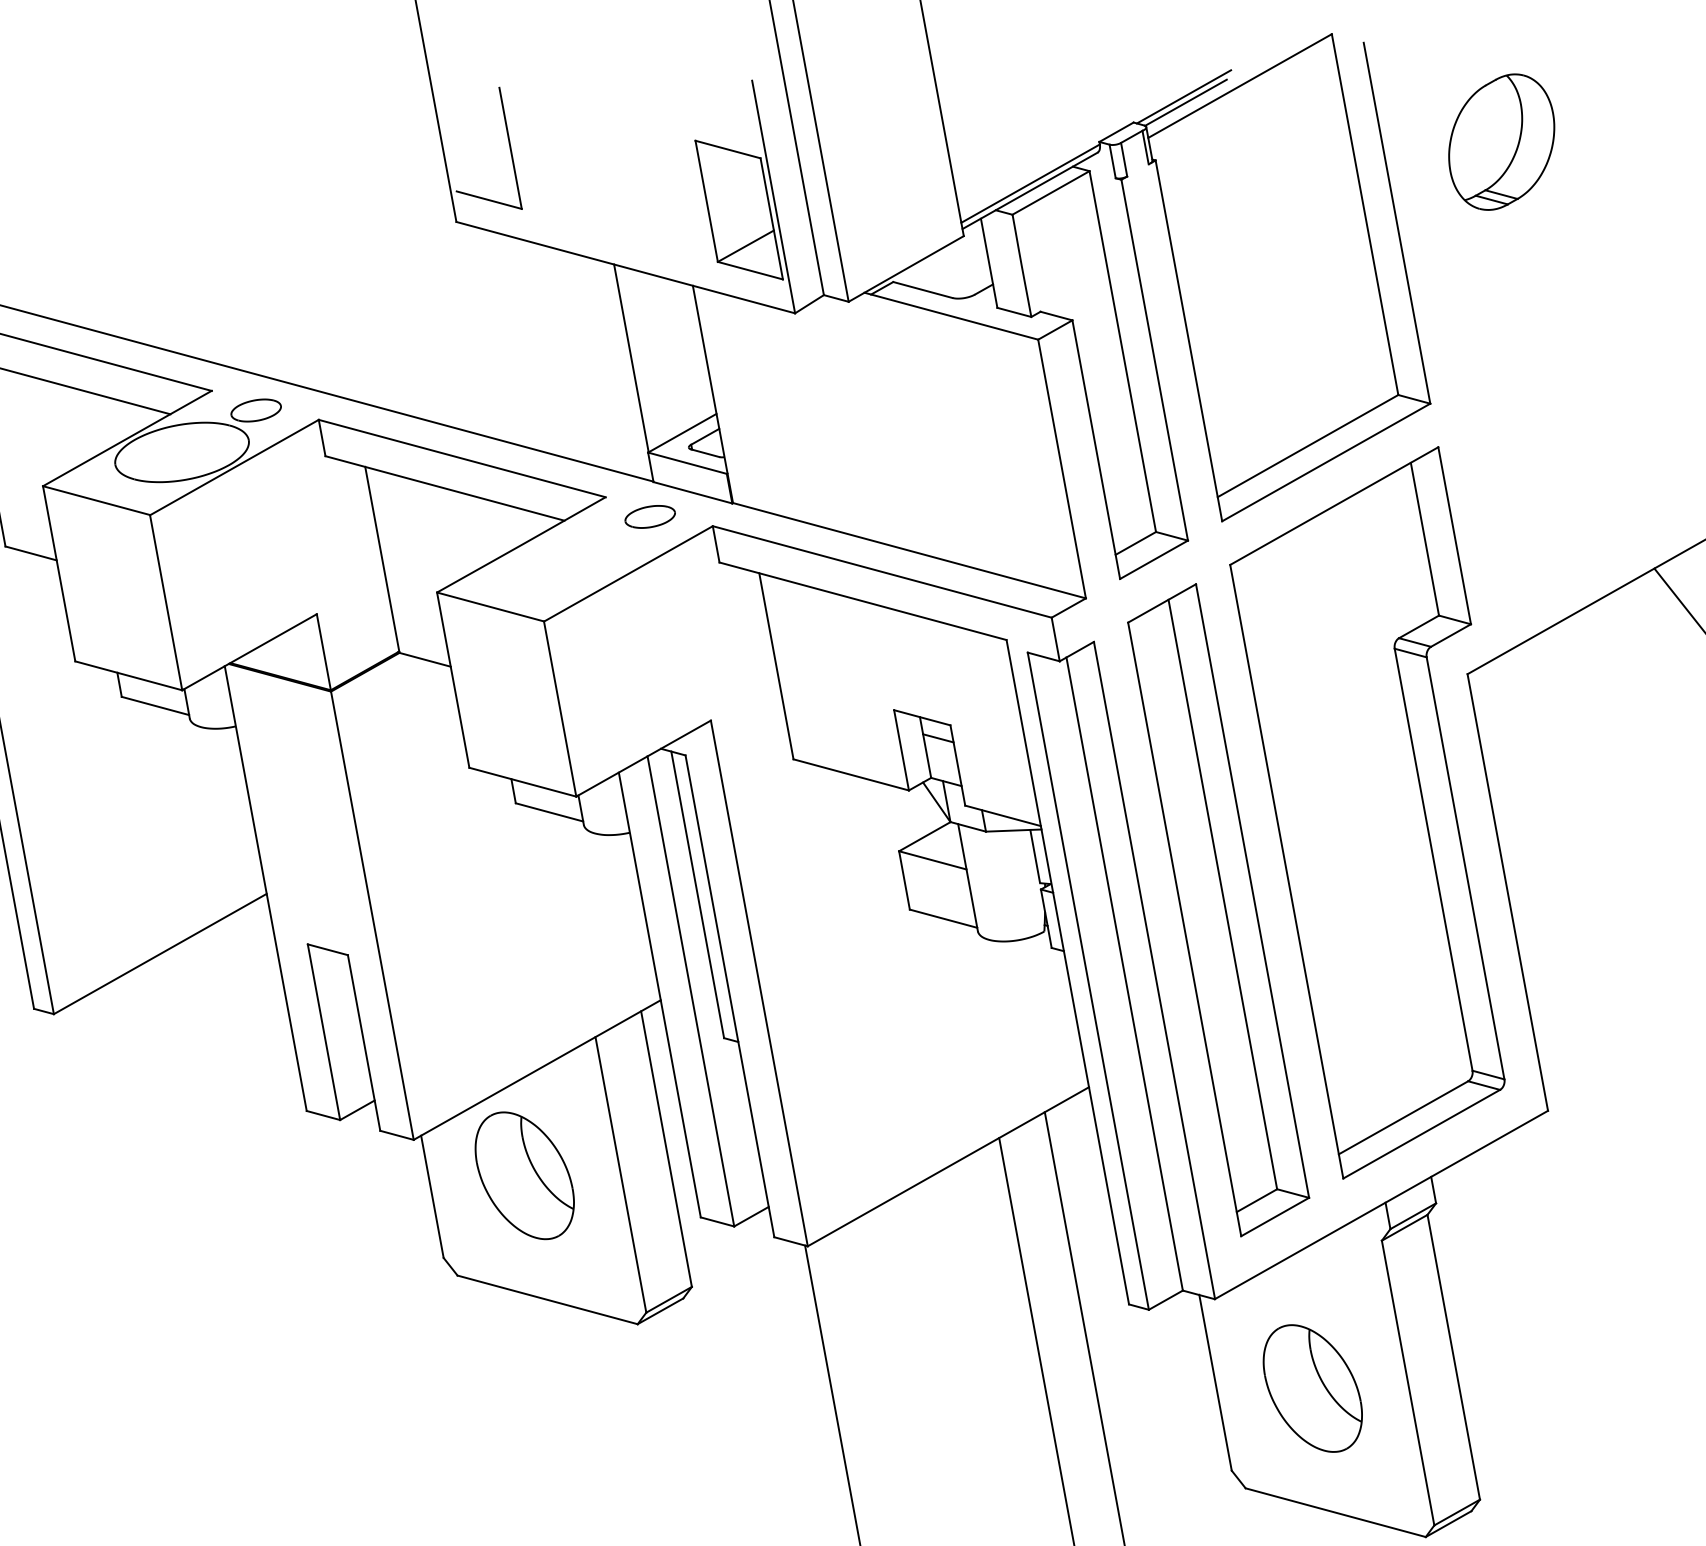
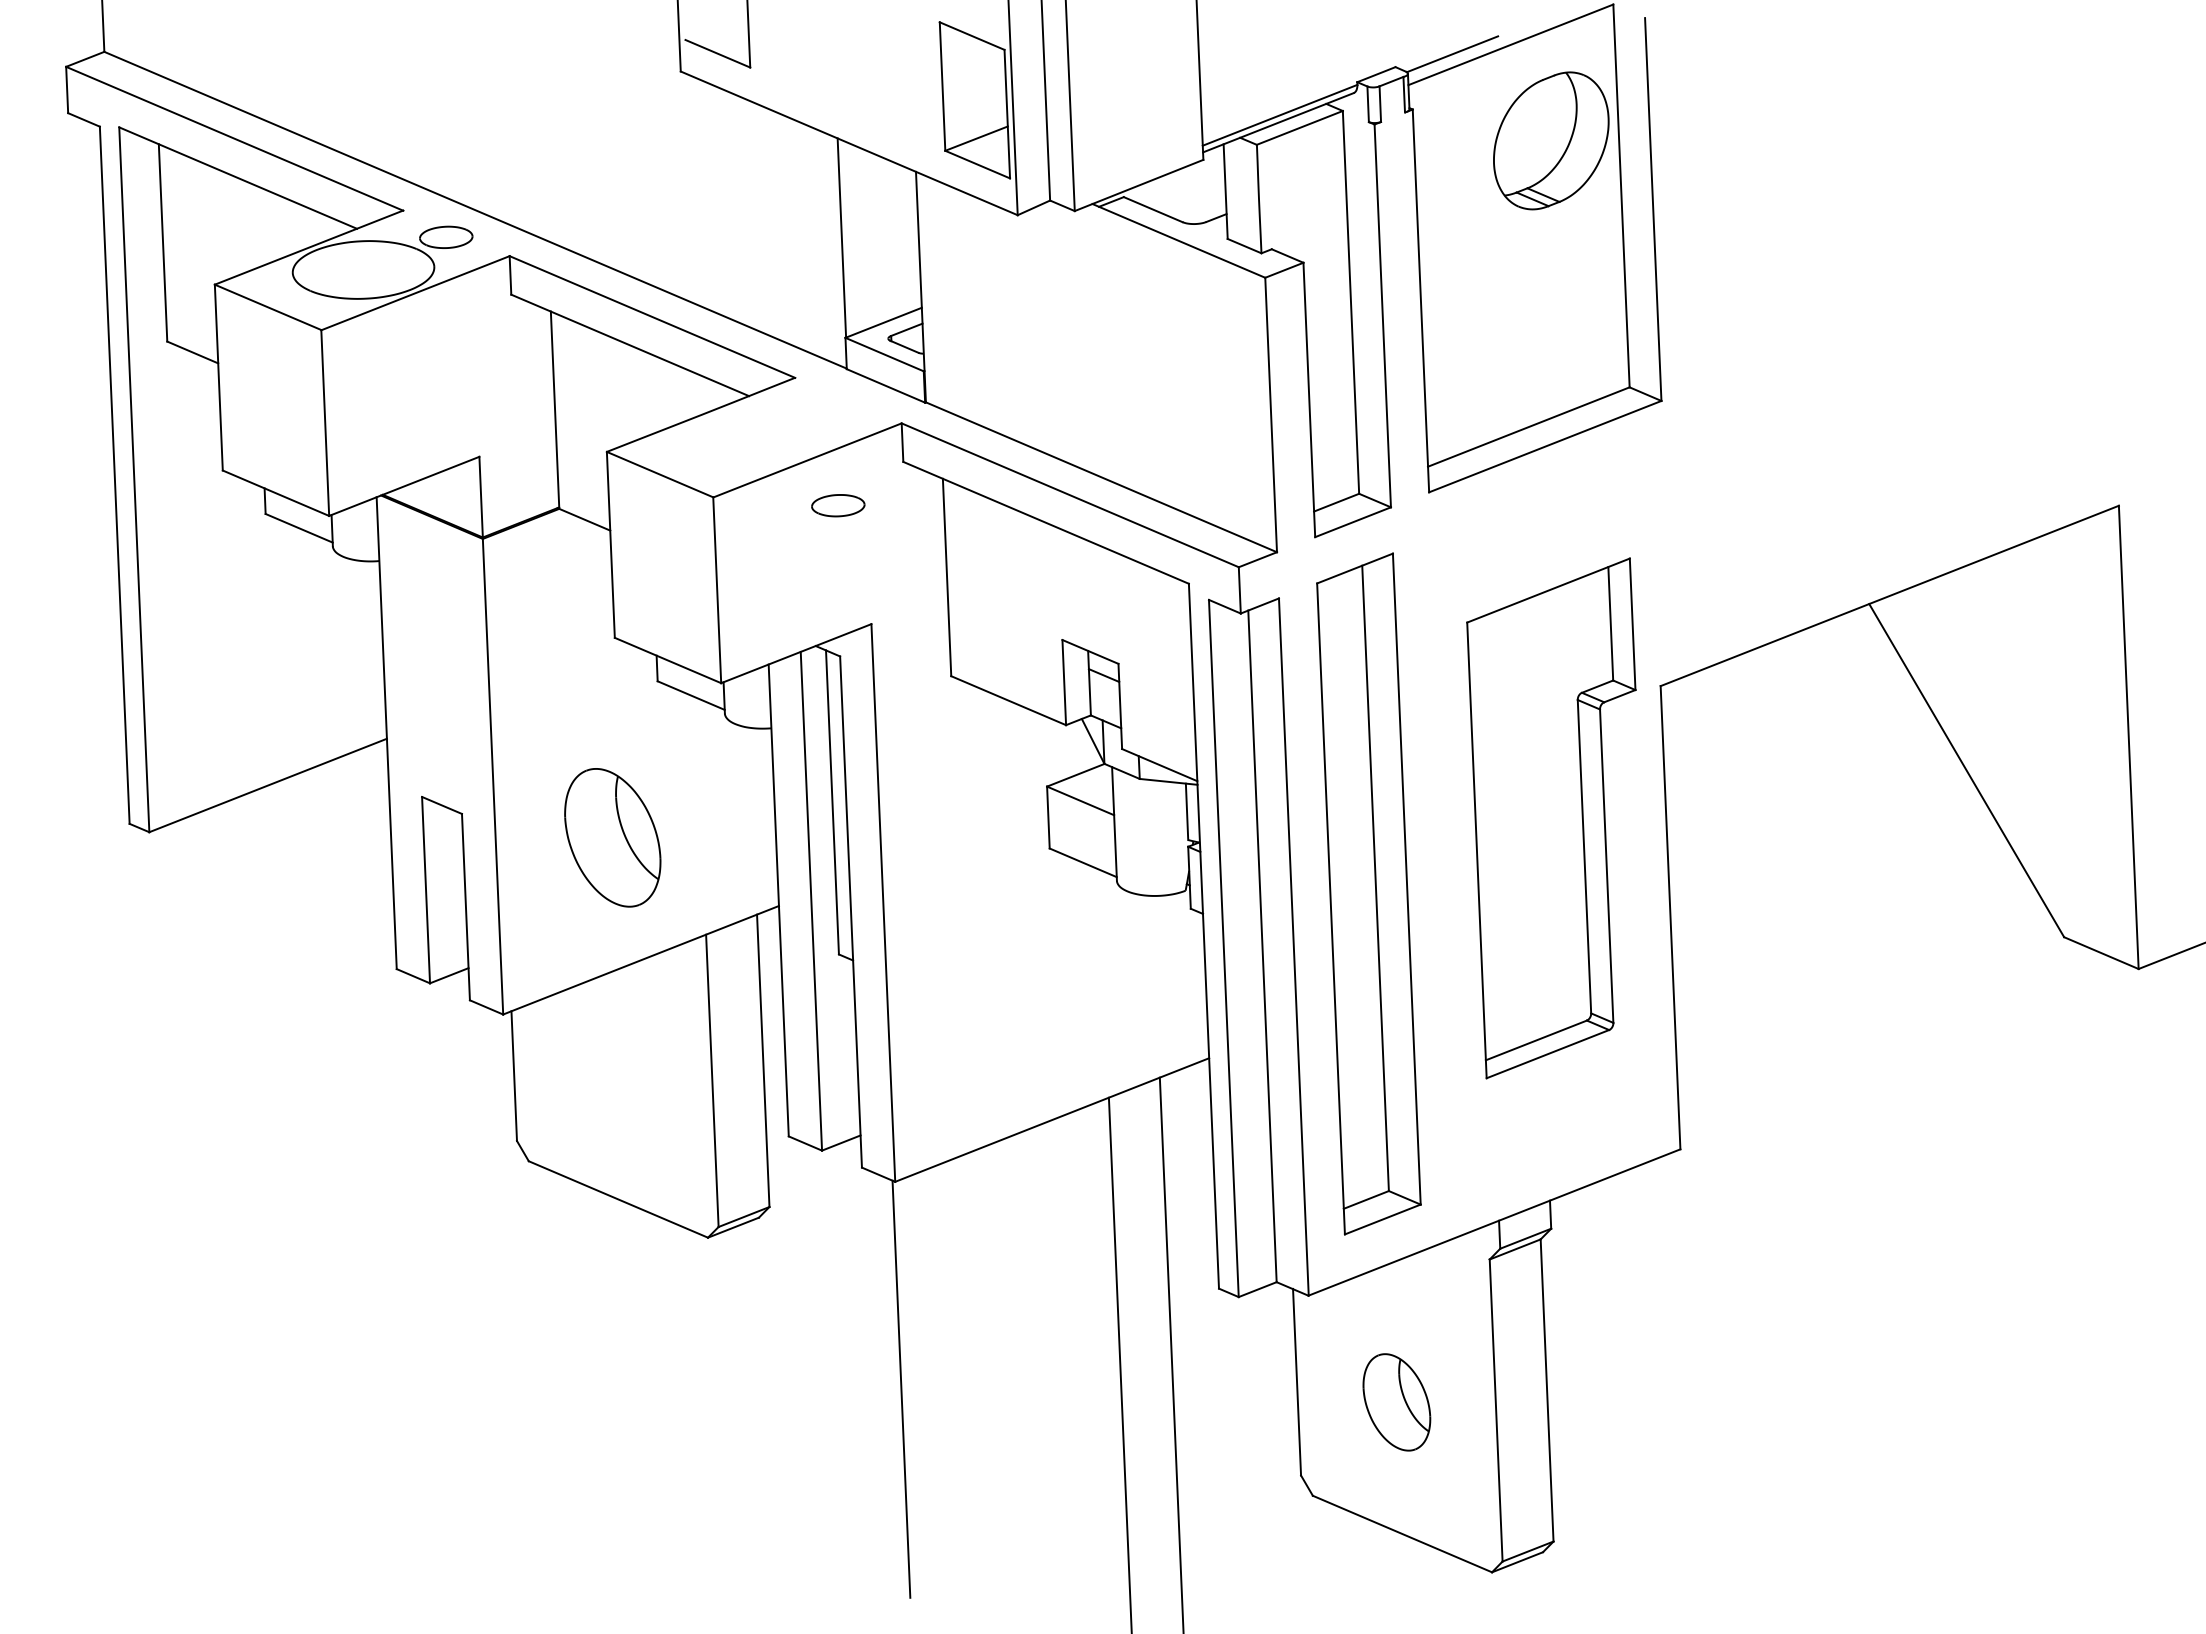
line: (1183, 96) -> (1450, 47), removed
part: (1501, 141) -> (1551, 140), moved
part: (650, 516) -> (838, 505), moved
part: (1381, 814) -> (1551, 818), size x0.7
part: (524, 1175) -> (612, 837), moved
part: (1312, 1388) -> (1396, 1402), size x0.7

